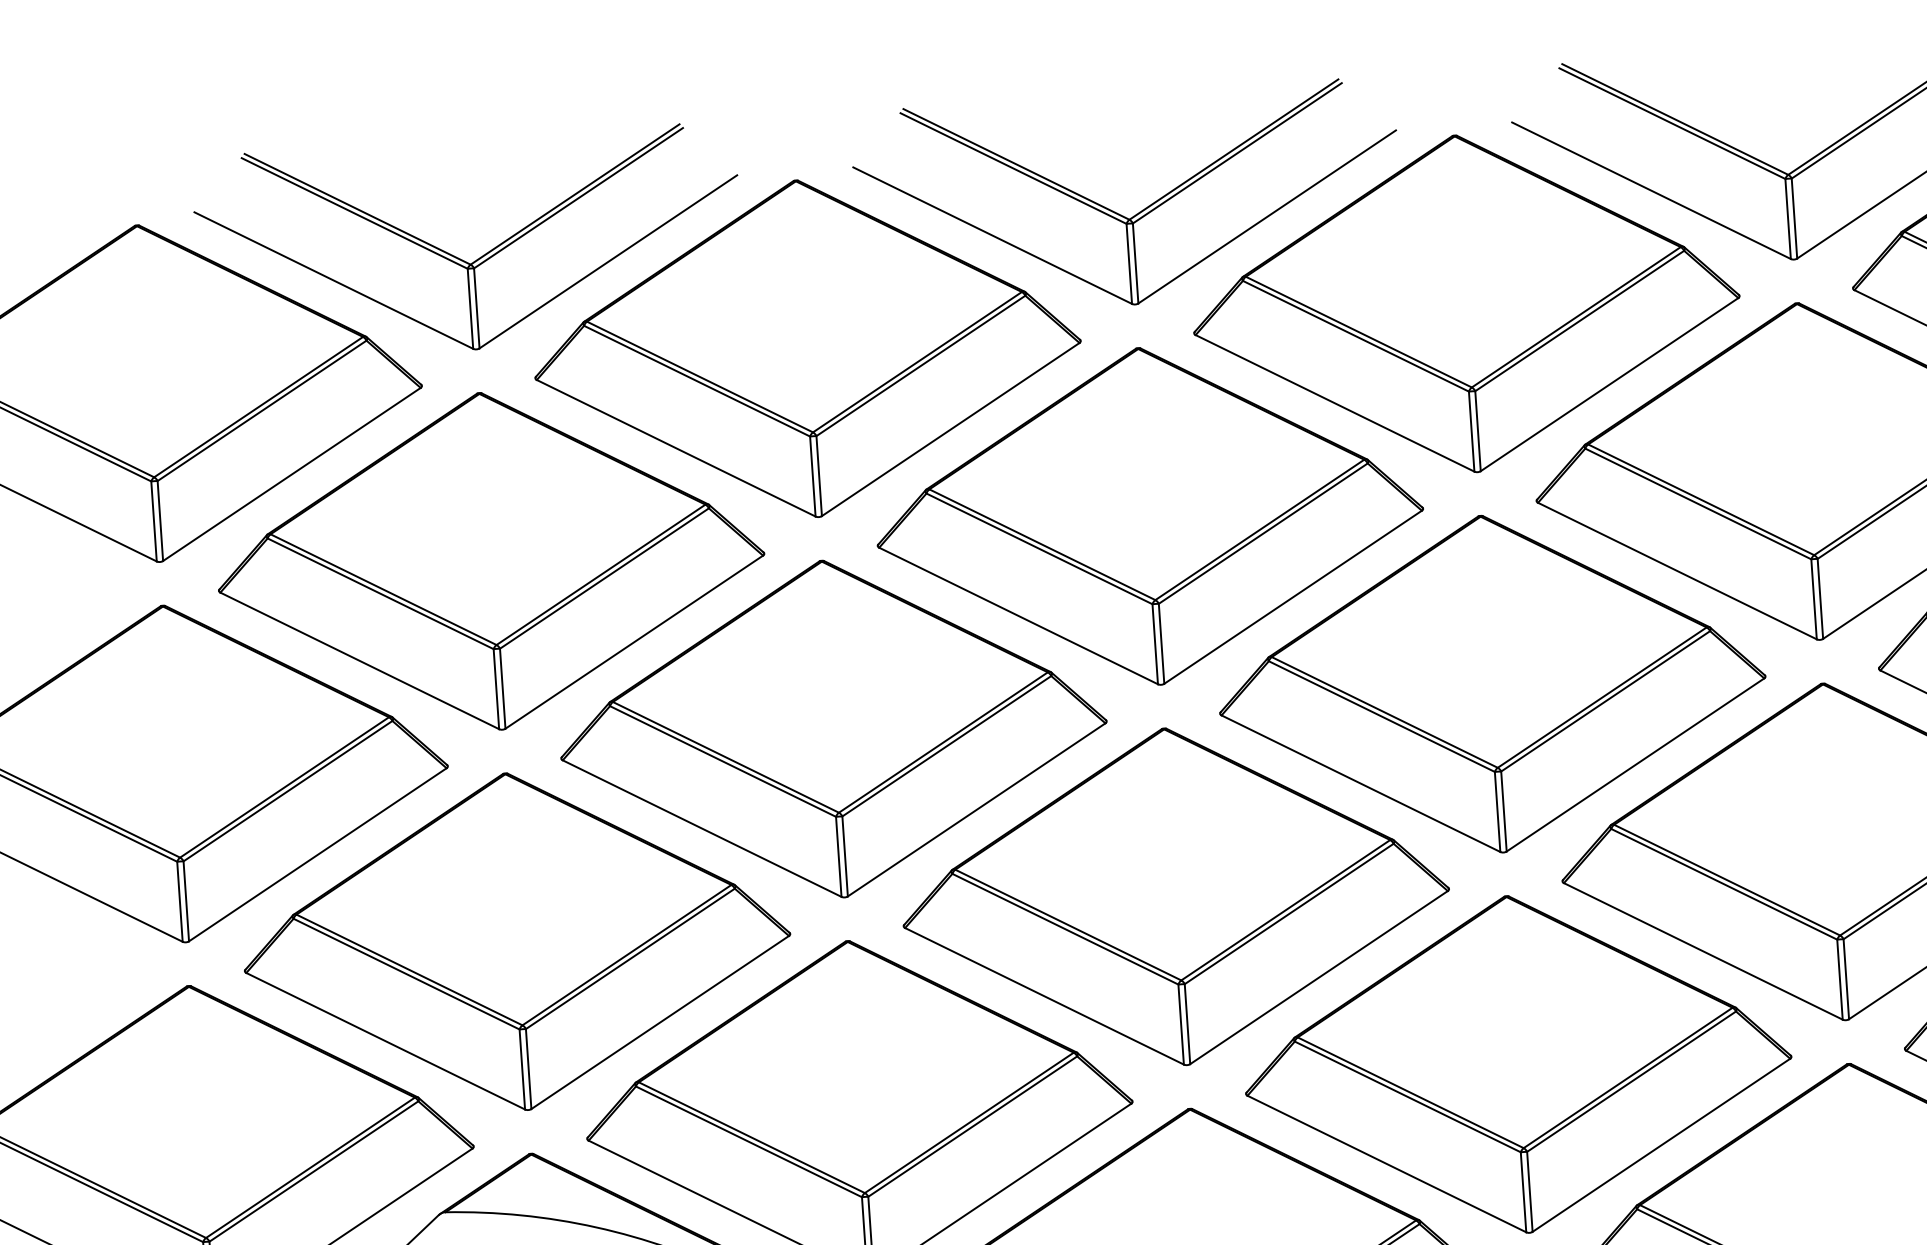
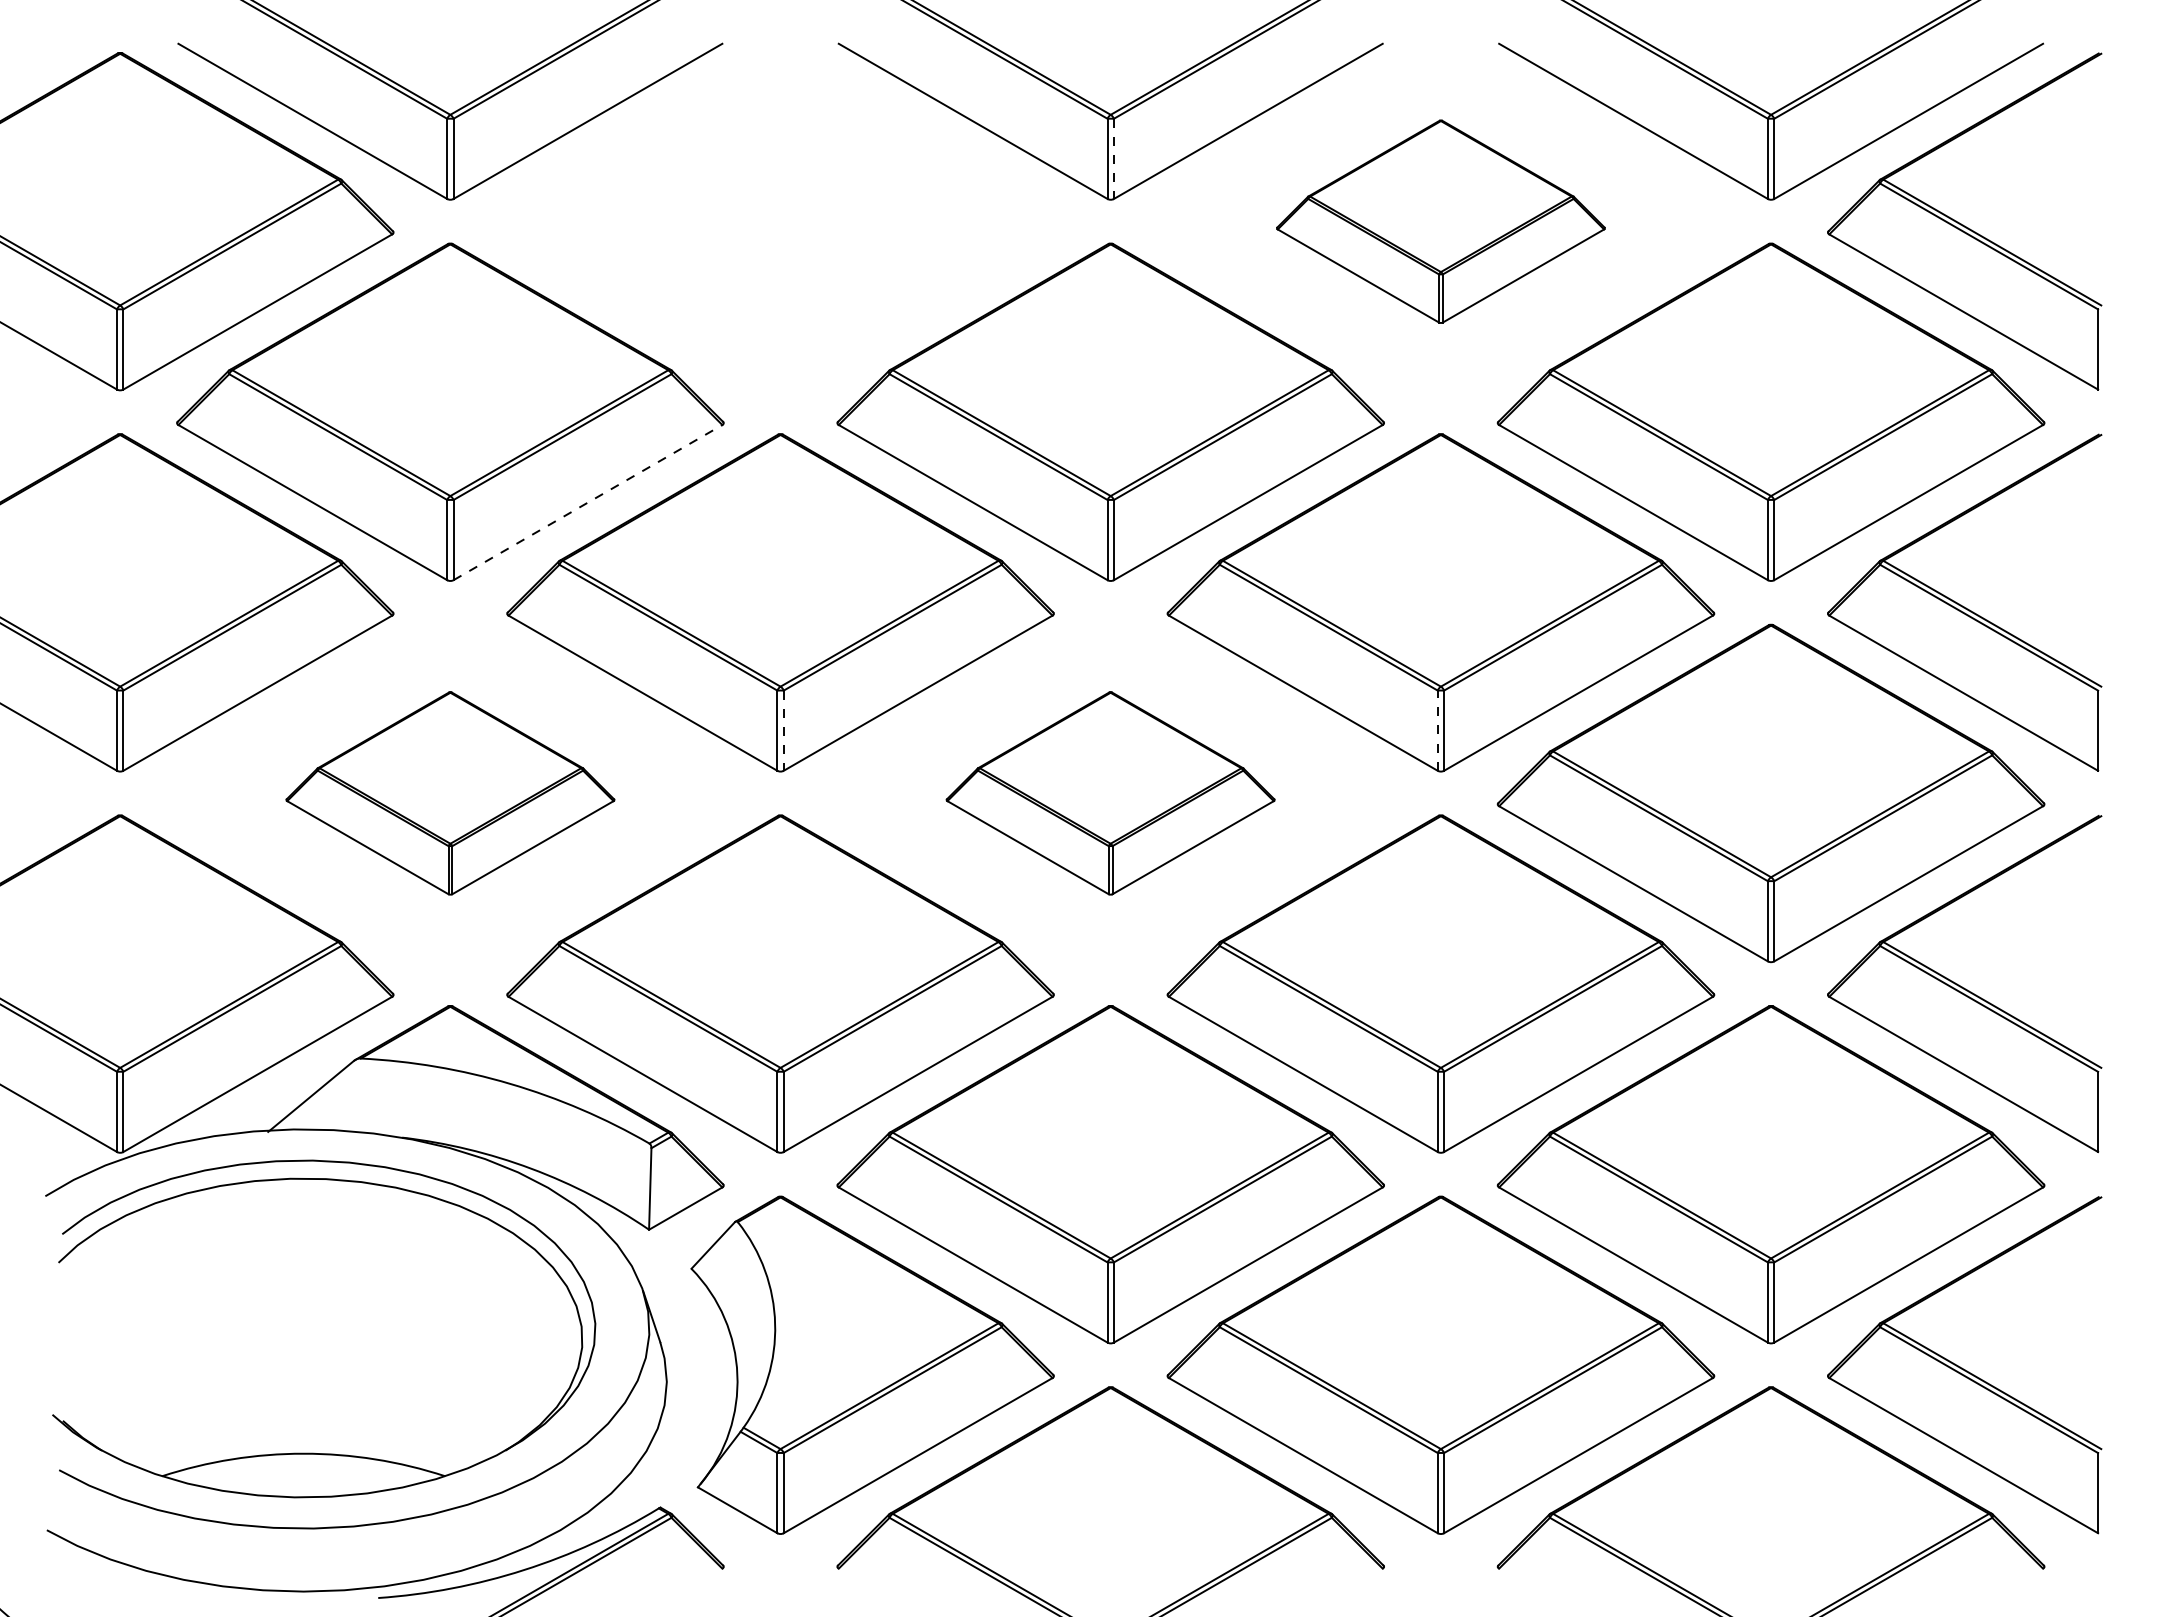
line: (1135, 264) -> (1113, 159), solid -> dashed
part: (1465, 303) -> (1440, 221), size x0.6
part: (807, 348) -> (780, 221), removed
line: (634, 642) -> (588, 502), solid -> dashed
line: (1497, 811) -> (1437, 730), solid -> dashed
line: (844, 857) -> (783, 731), solid -> dashed
part: (1175, 896) -> (1110, 793), size x0.6
part: (516, 941) -> (450, 793), size x0.6

